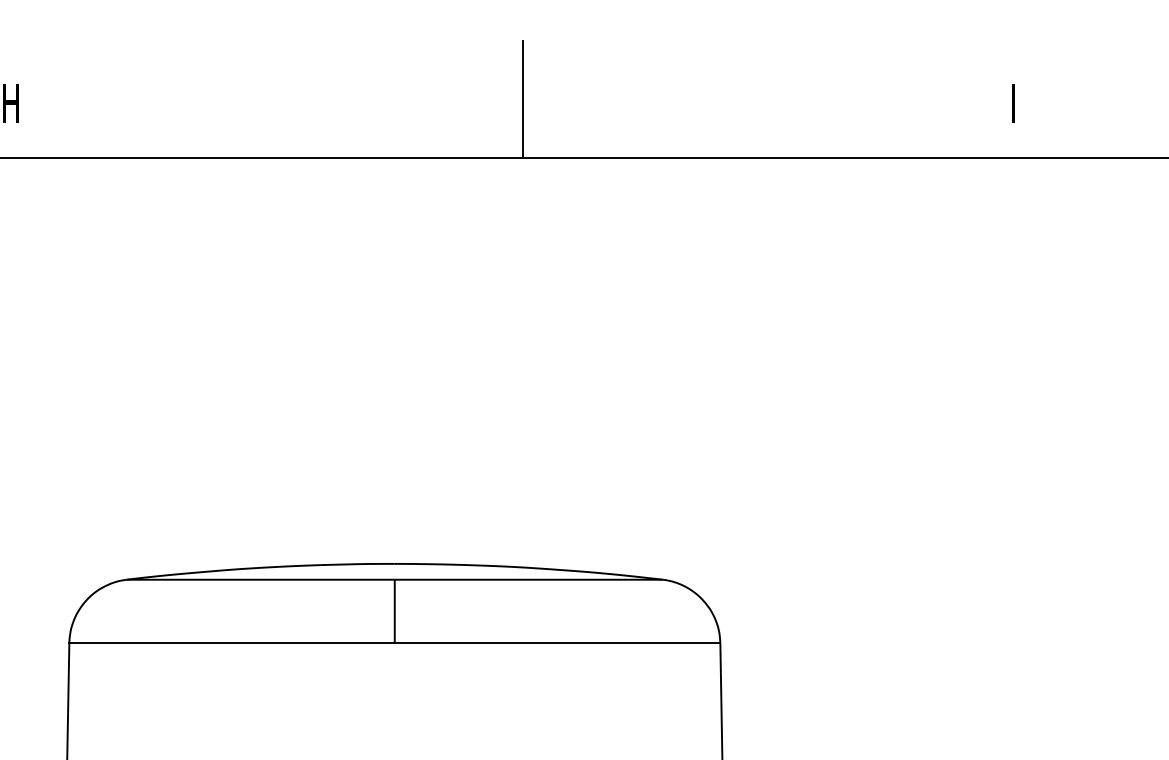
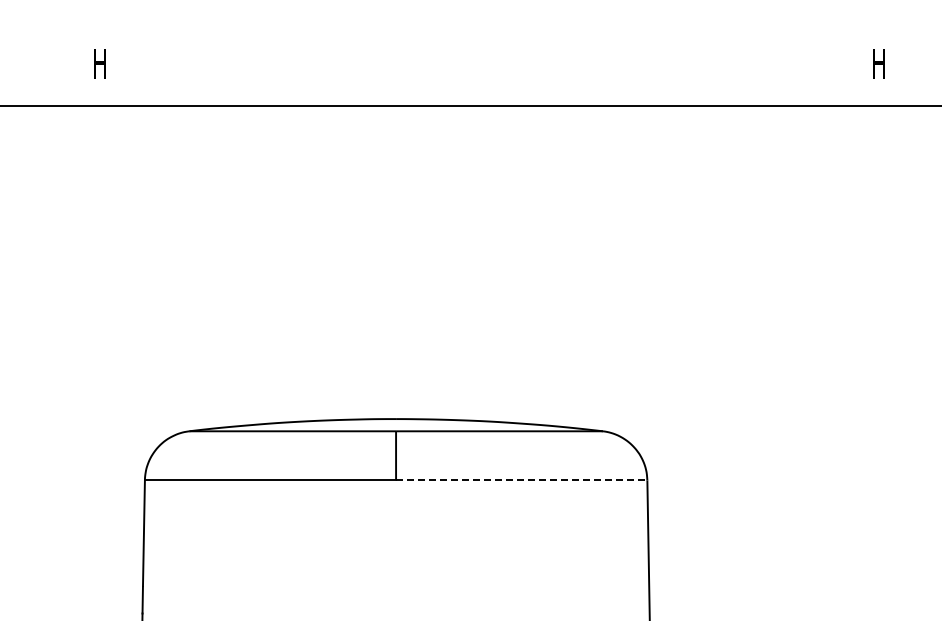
line: (522, 99) -> (494, 60), removed
text: (1021, 103) -> (879, 63), I -> H
line: (557, 643) -> (521, 480), solid -> dashed

